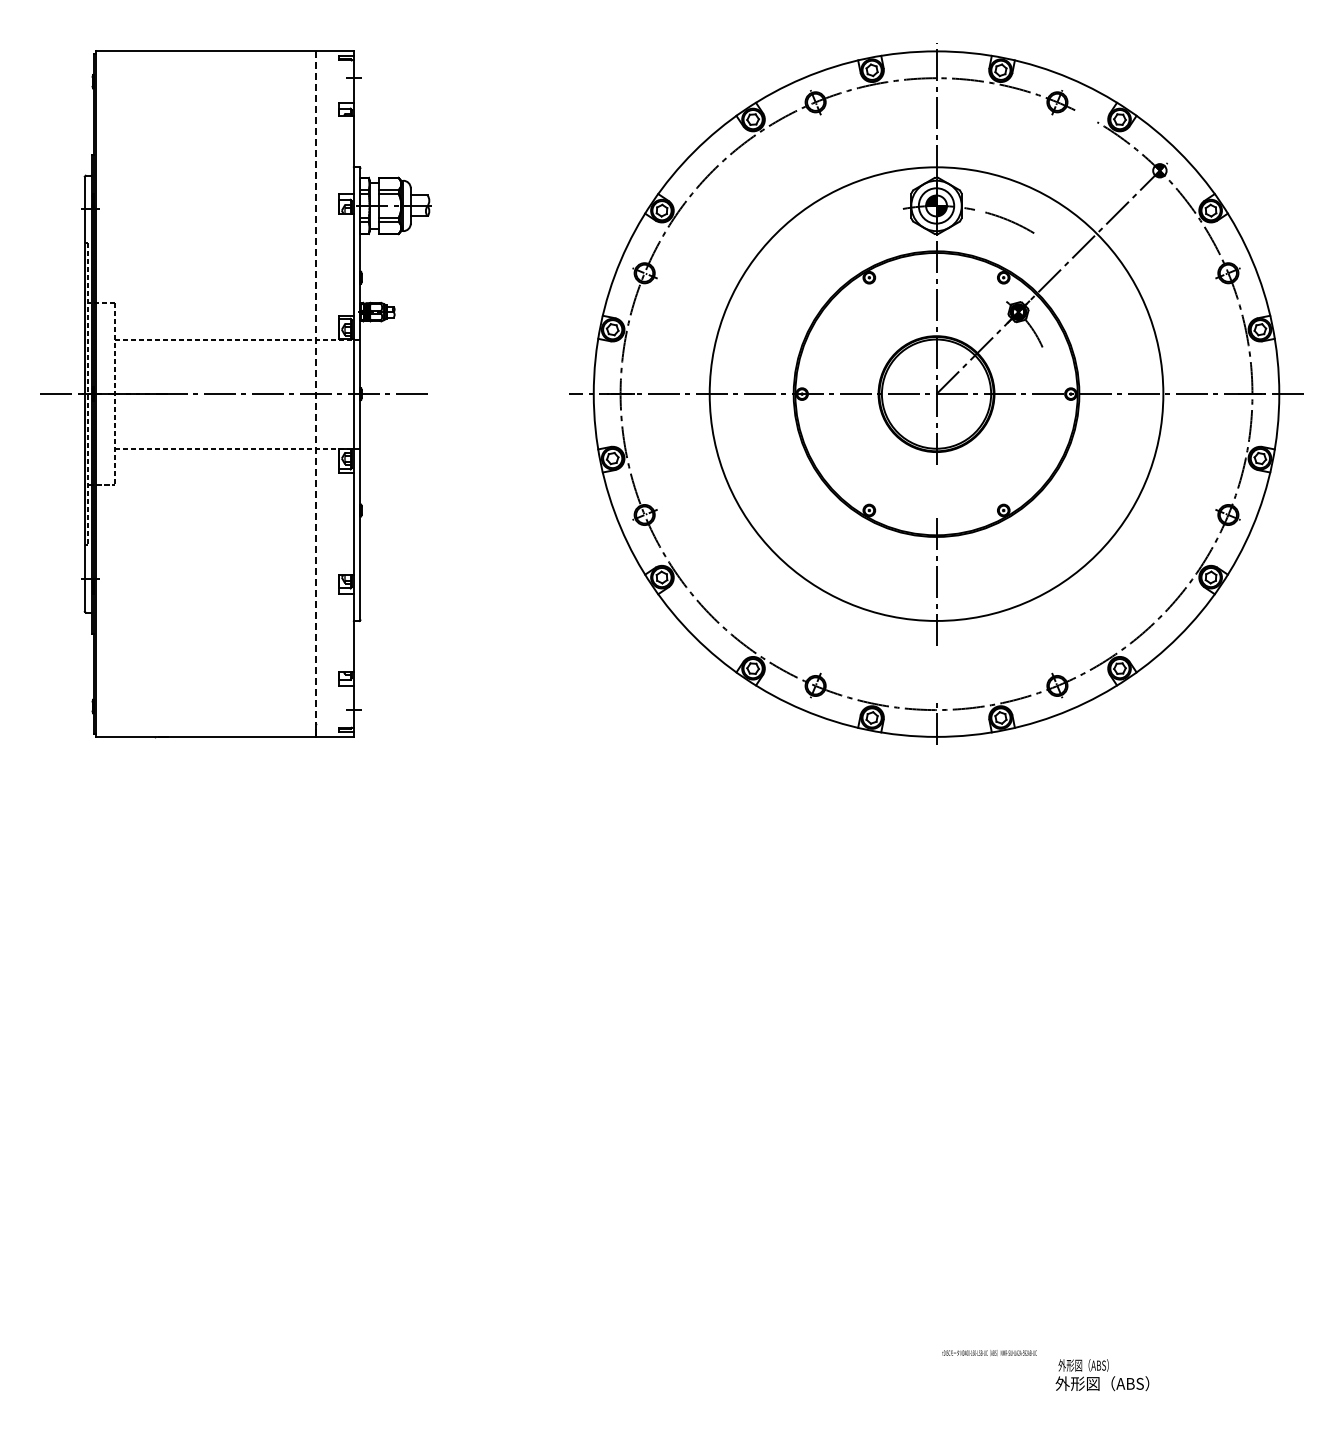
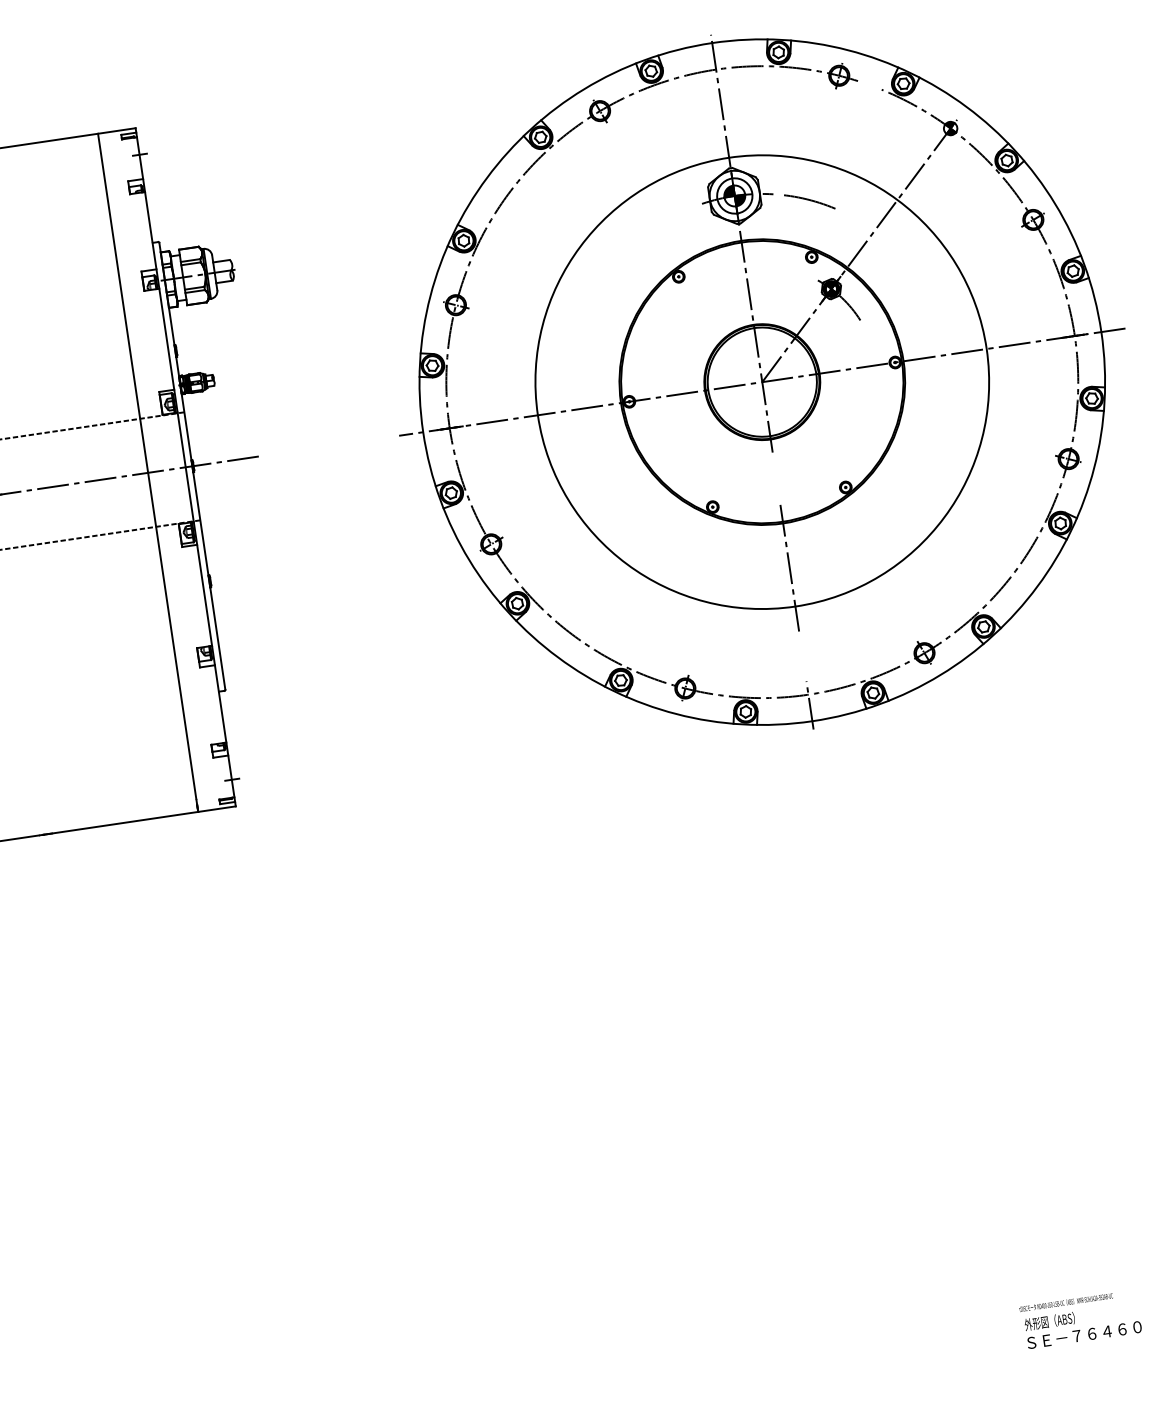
line: (315, 394) -> (147, 473), dashed -> solid
text: (989, 1352) -> (1065, 1302), moved
text: (1114, 1383) -> (1082, 1334), 外形図（ABS） -> ＳＥ－７６４６０

